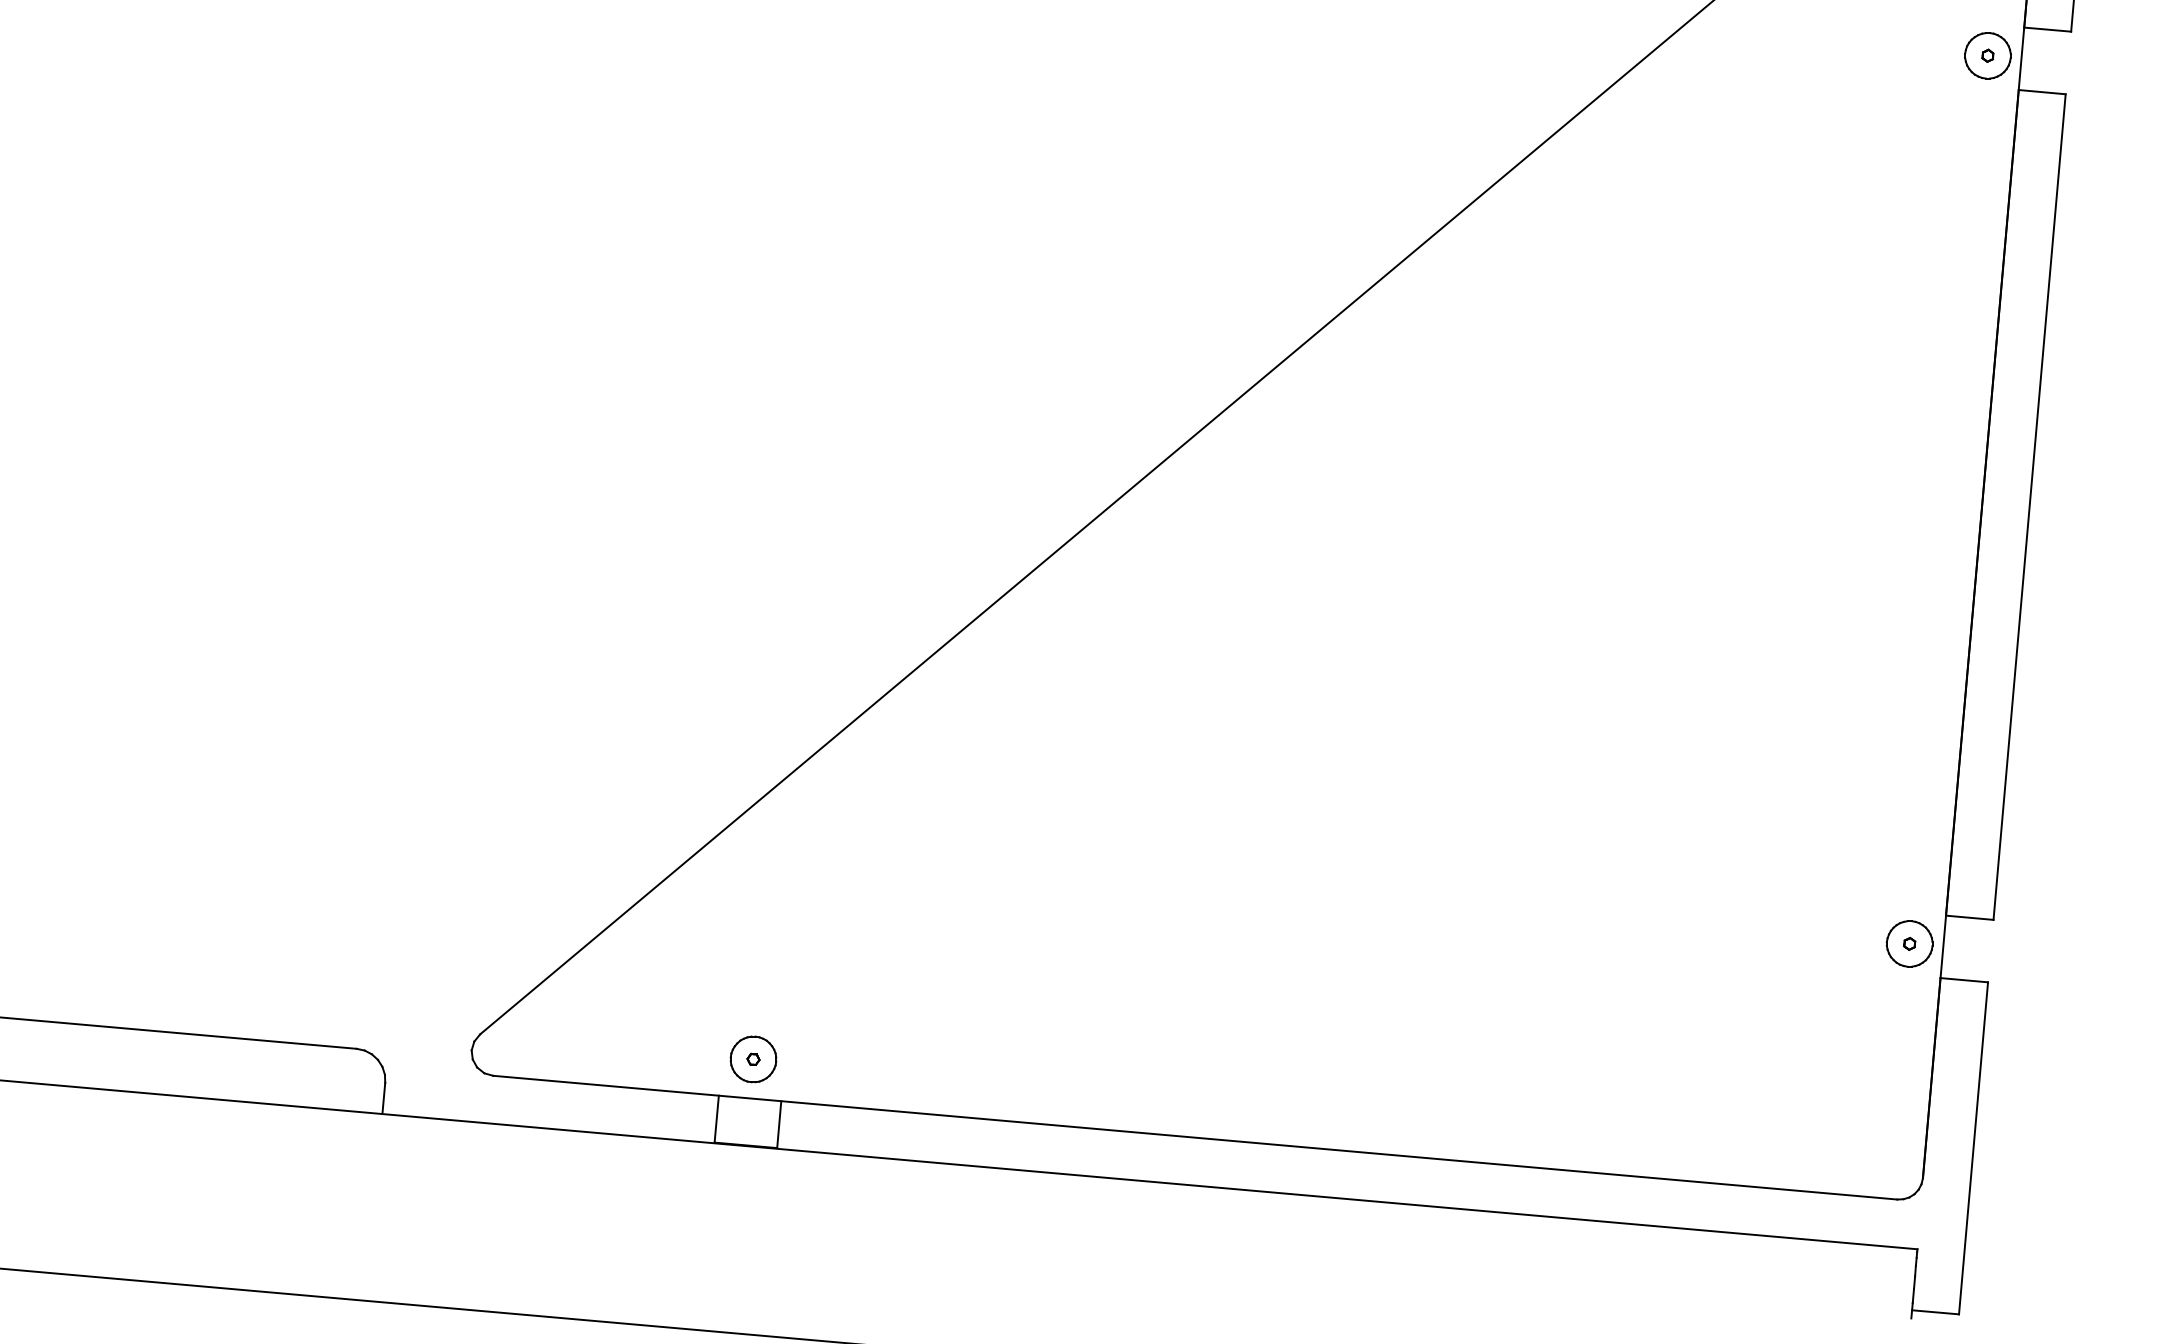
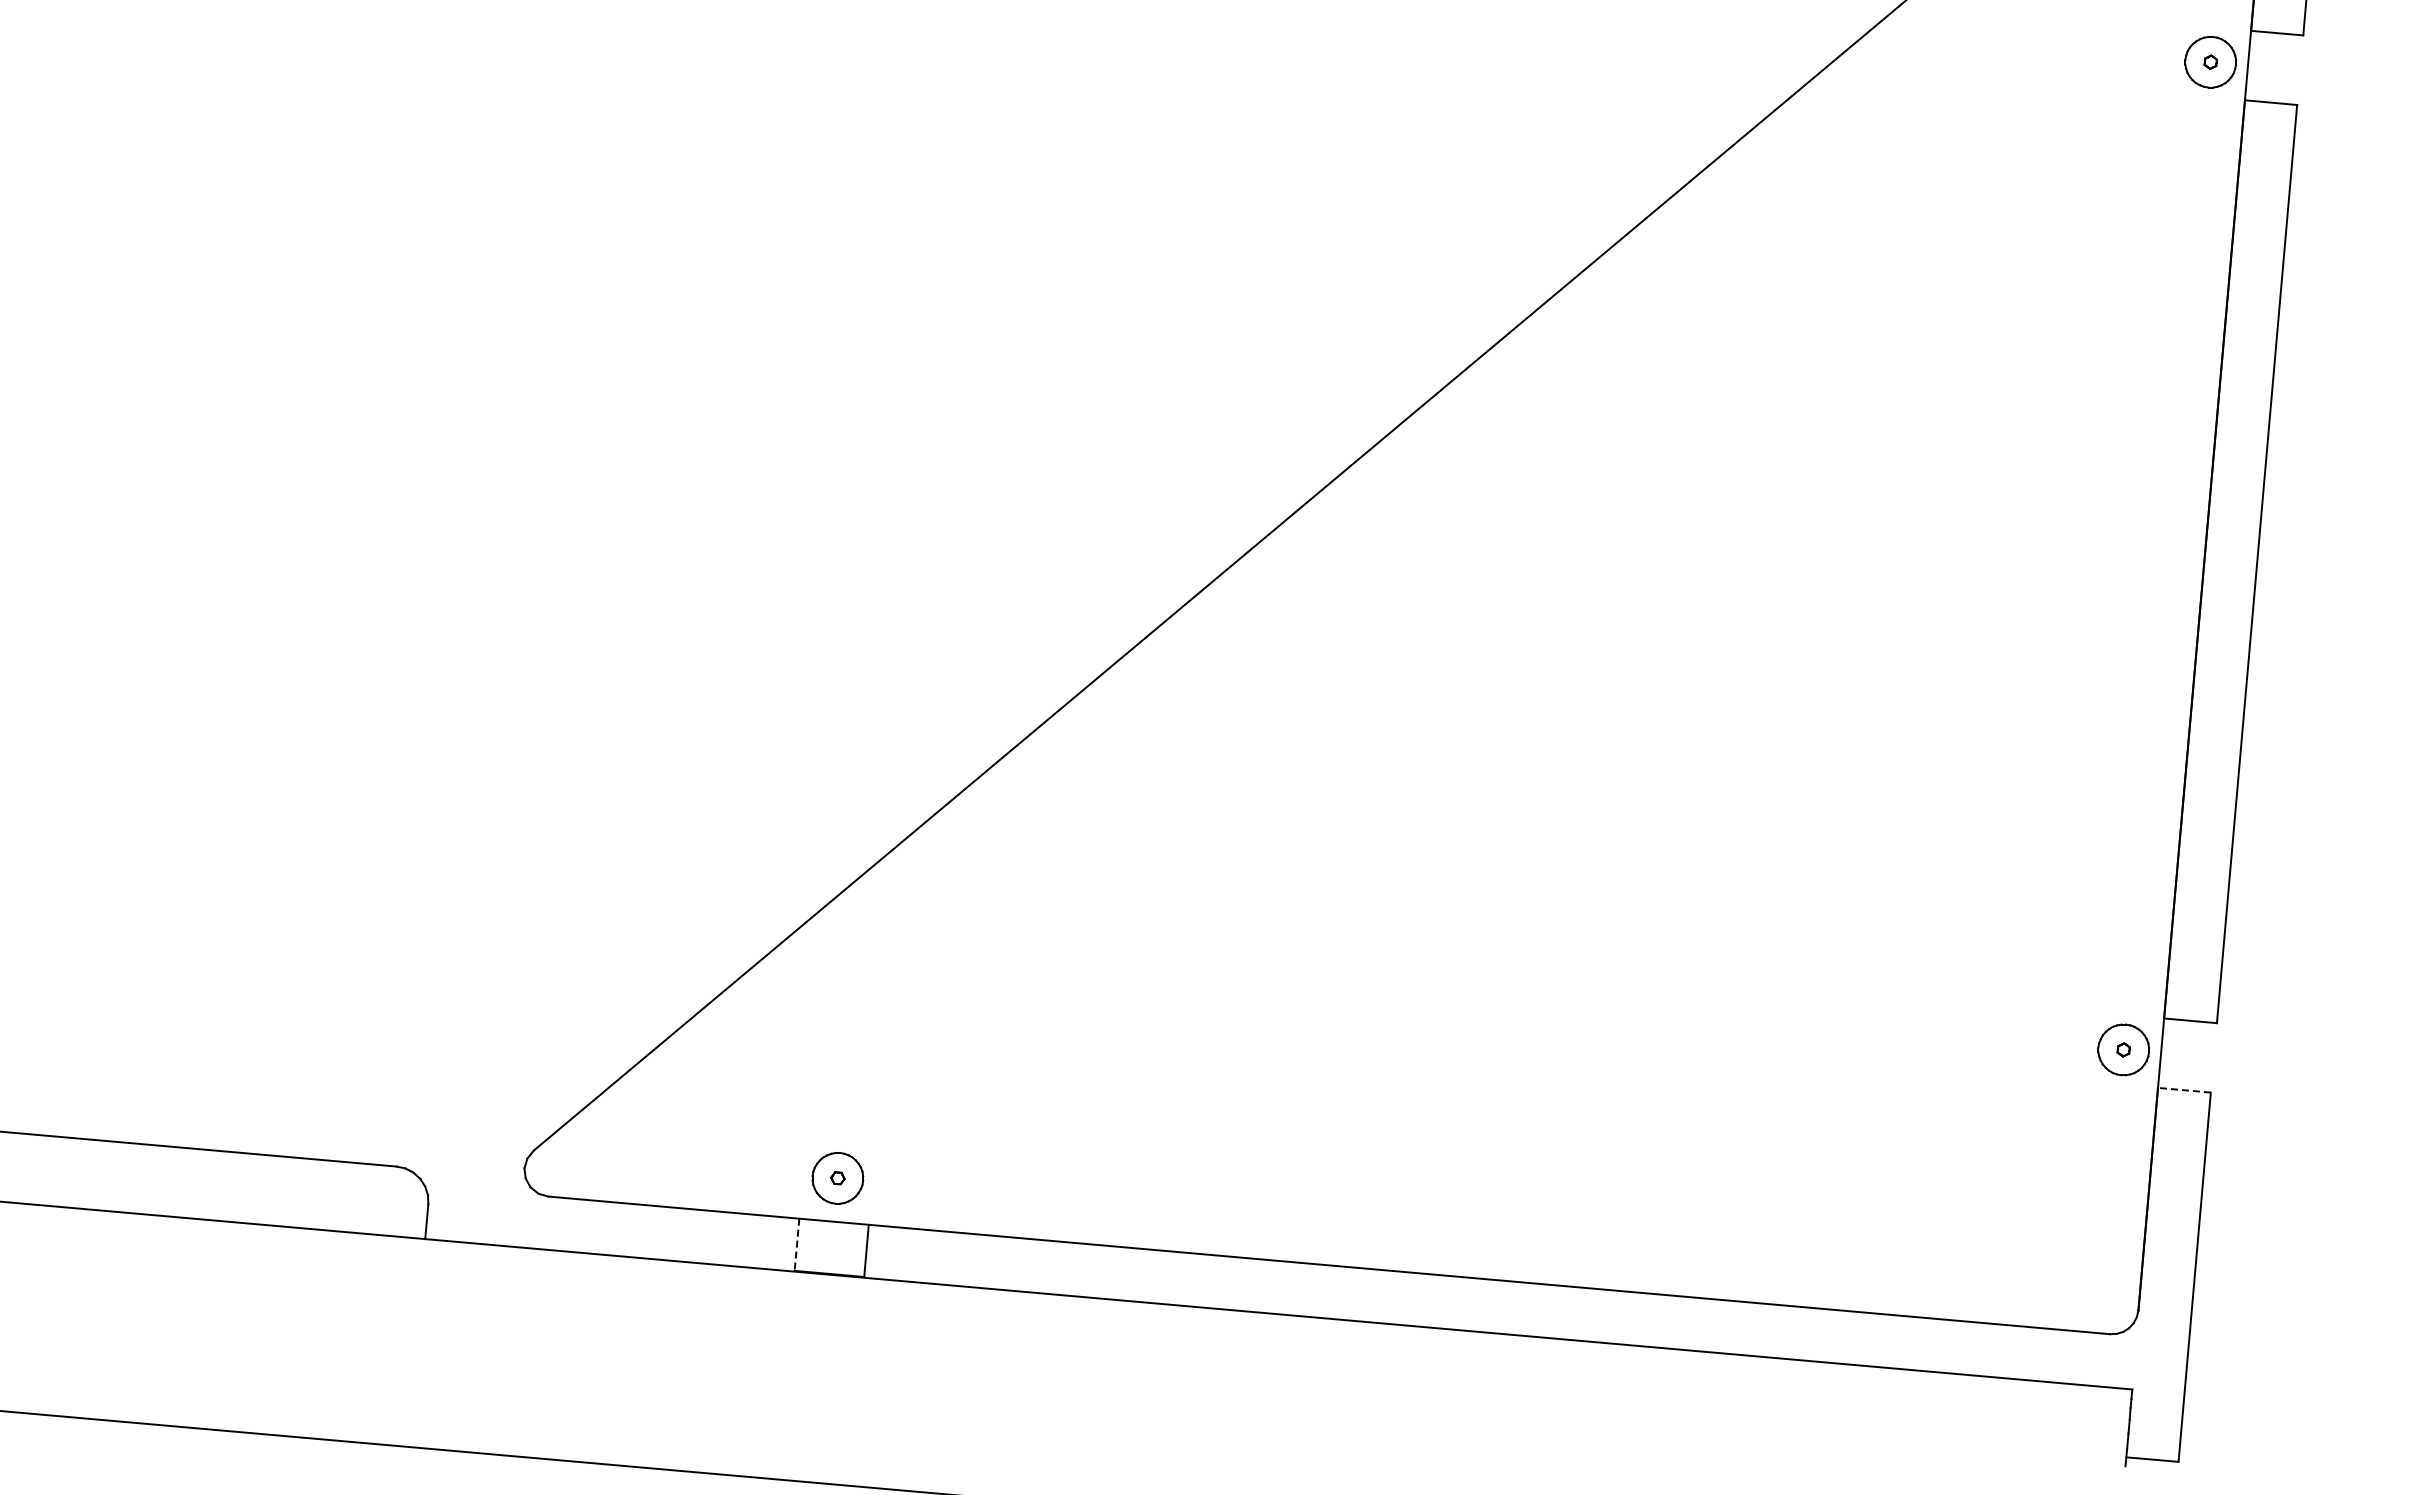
line: (1964, 980) -> (2184, 1090), solid -> dashed
line: (716, 1119) -> (796, 1245), solid -> dashed

